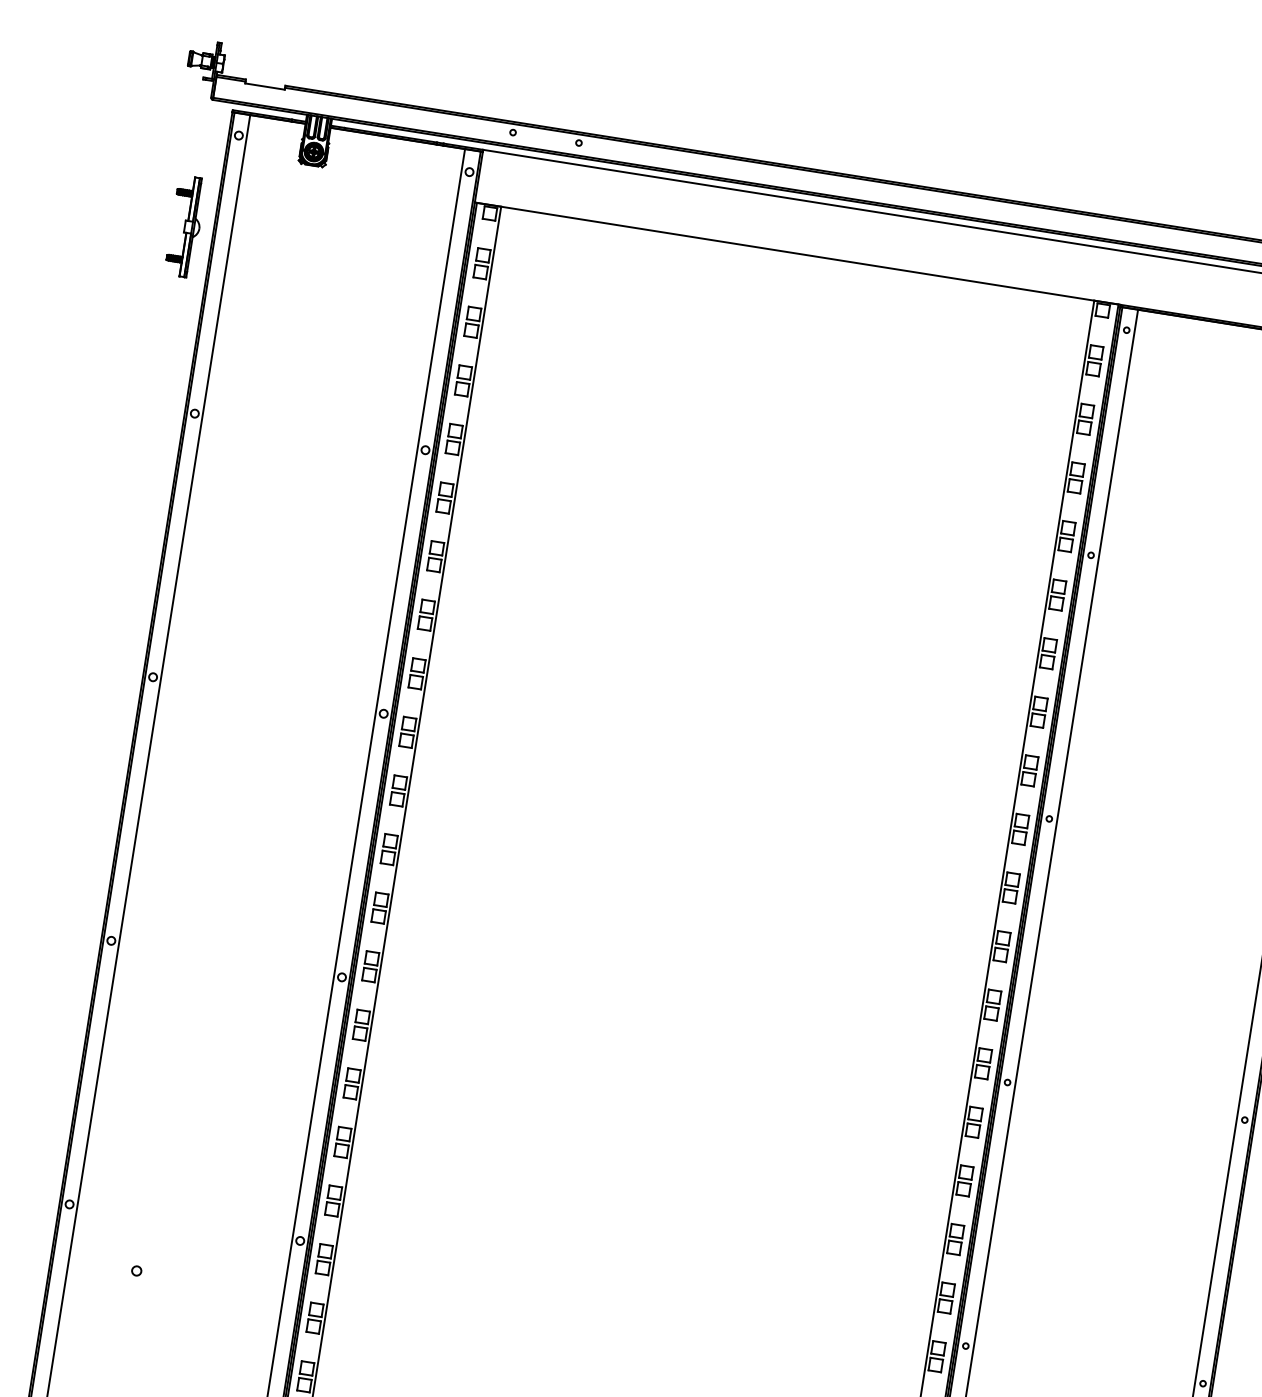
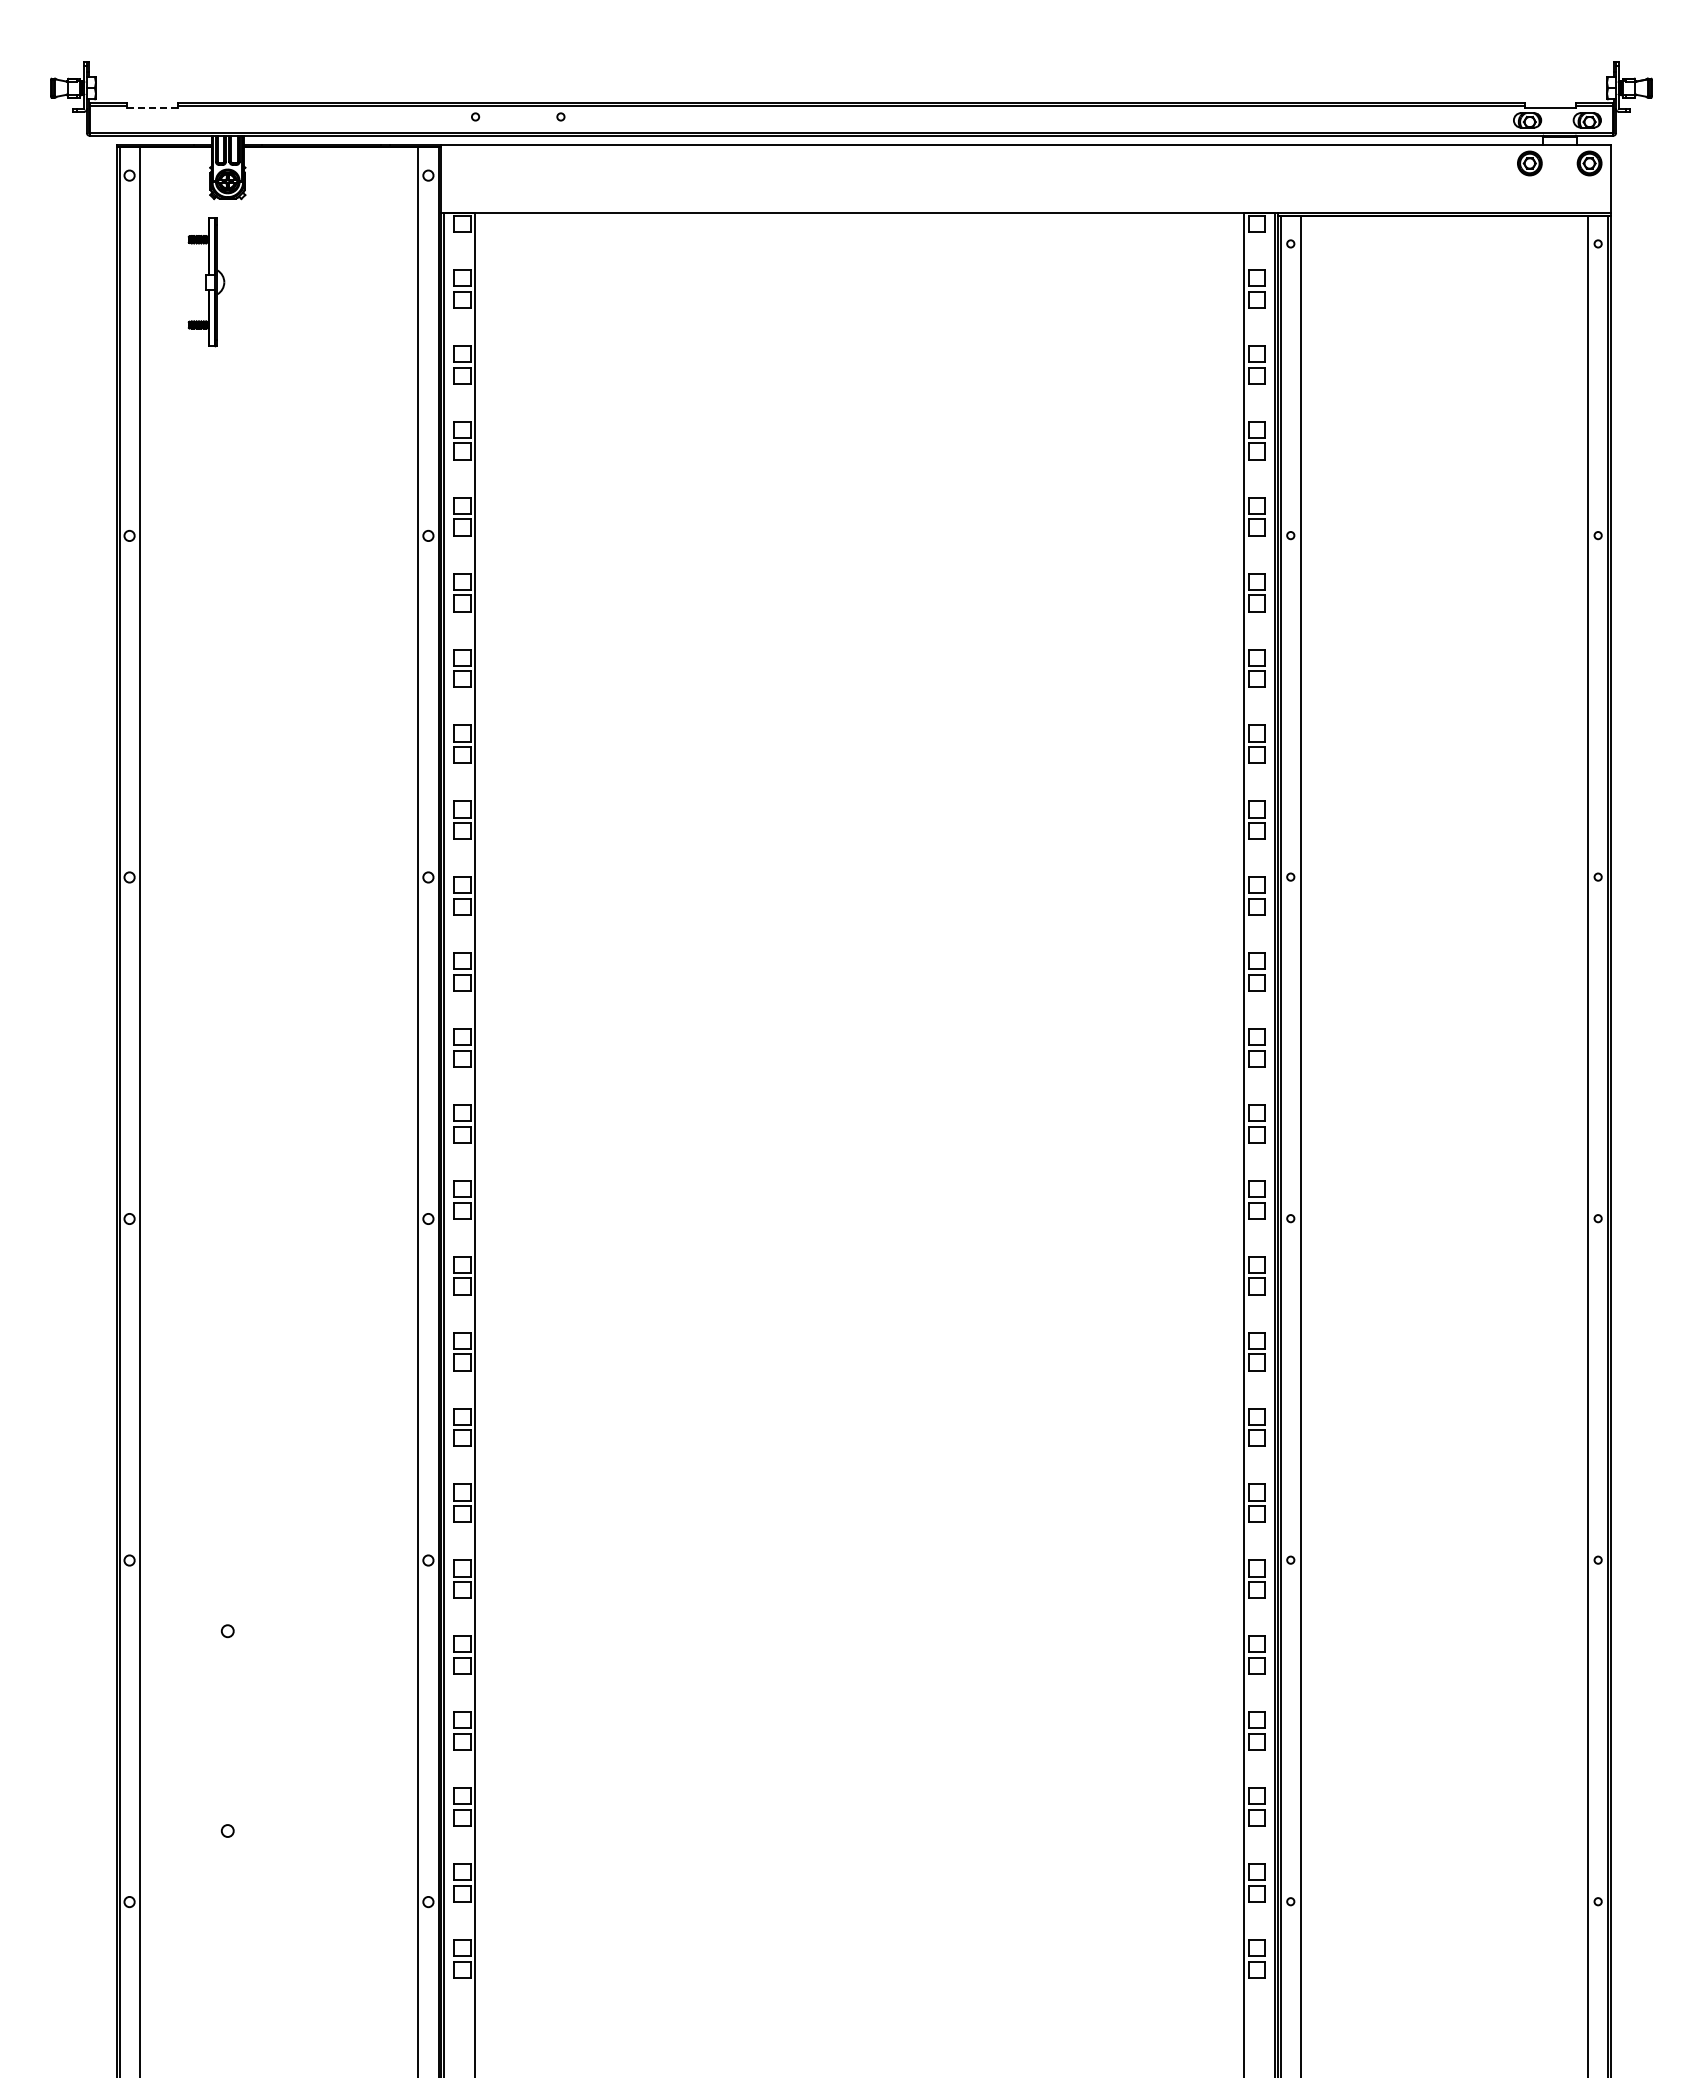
line: (264, 86) -> (152, 108), solid -> dashed
part: (185, 226) -> (206, 282), moved

